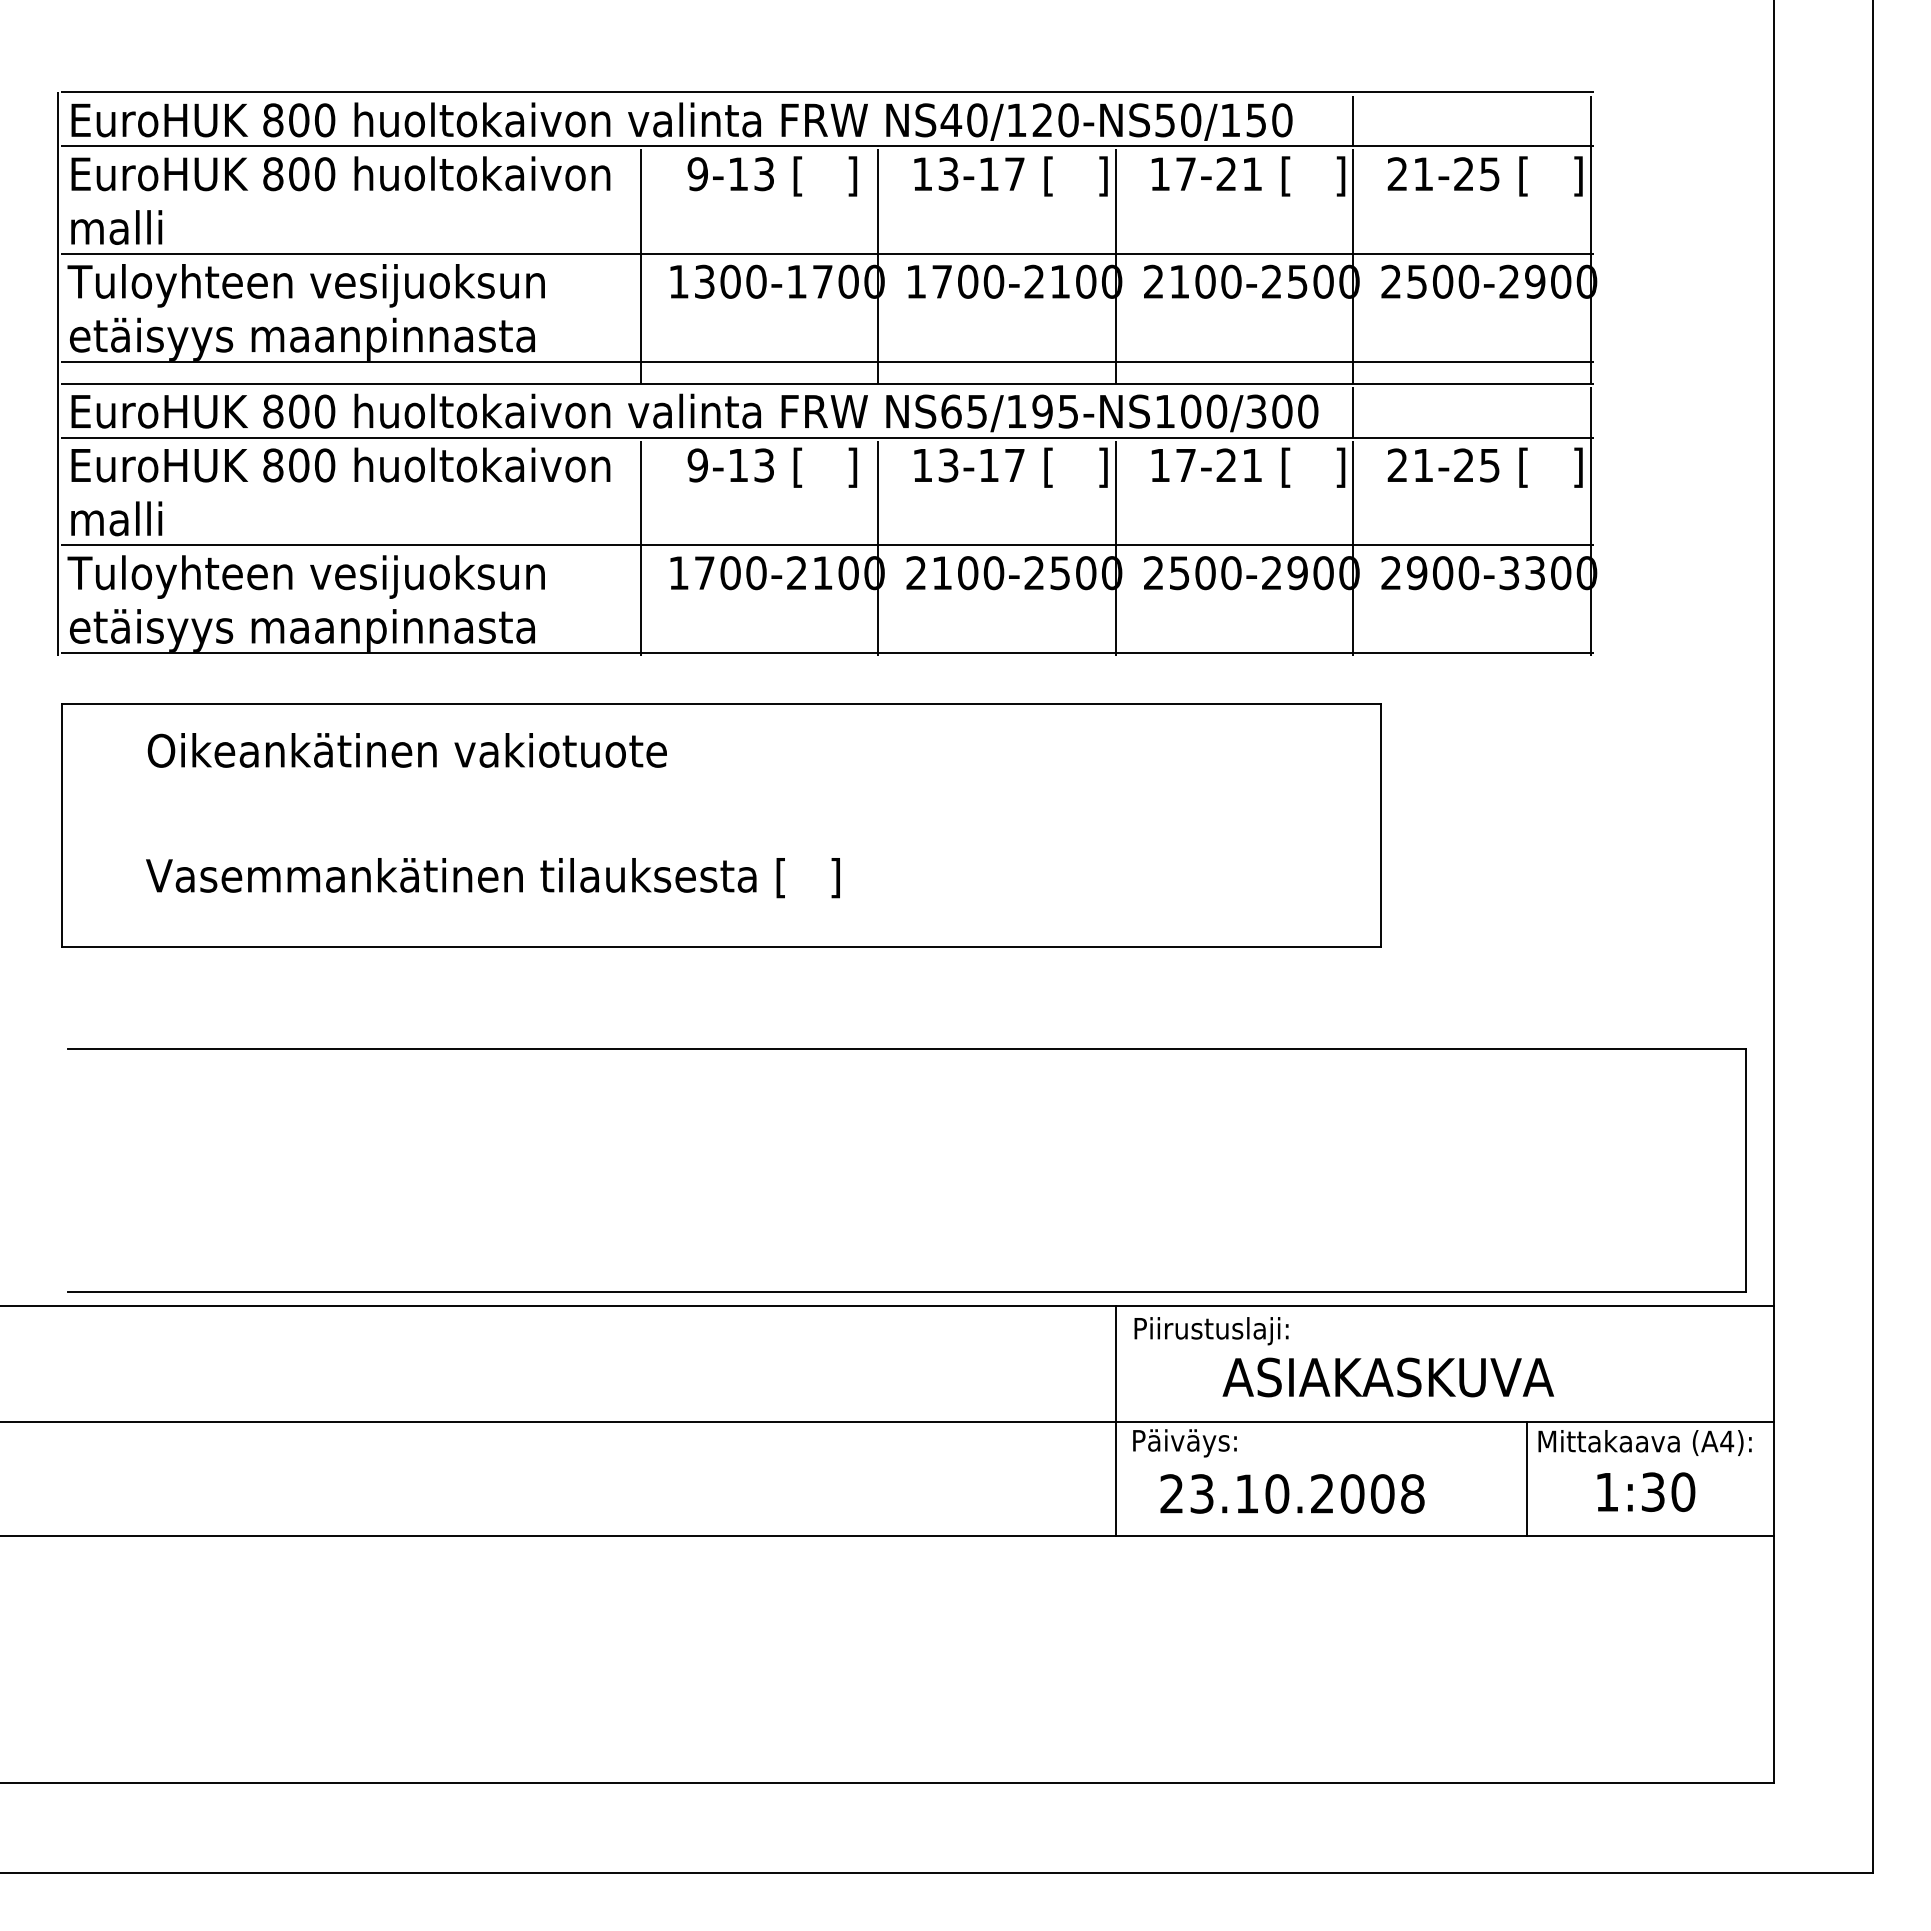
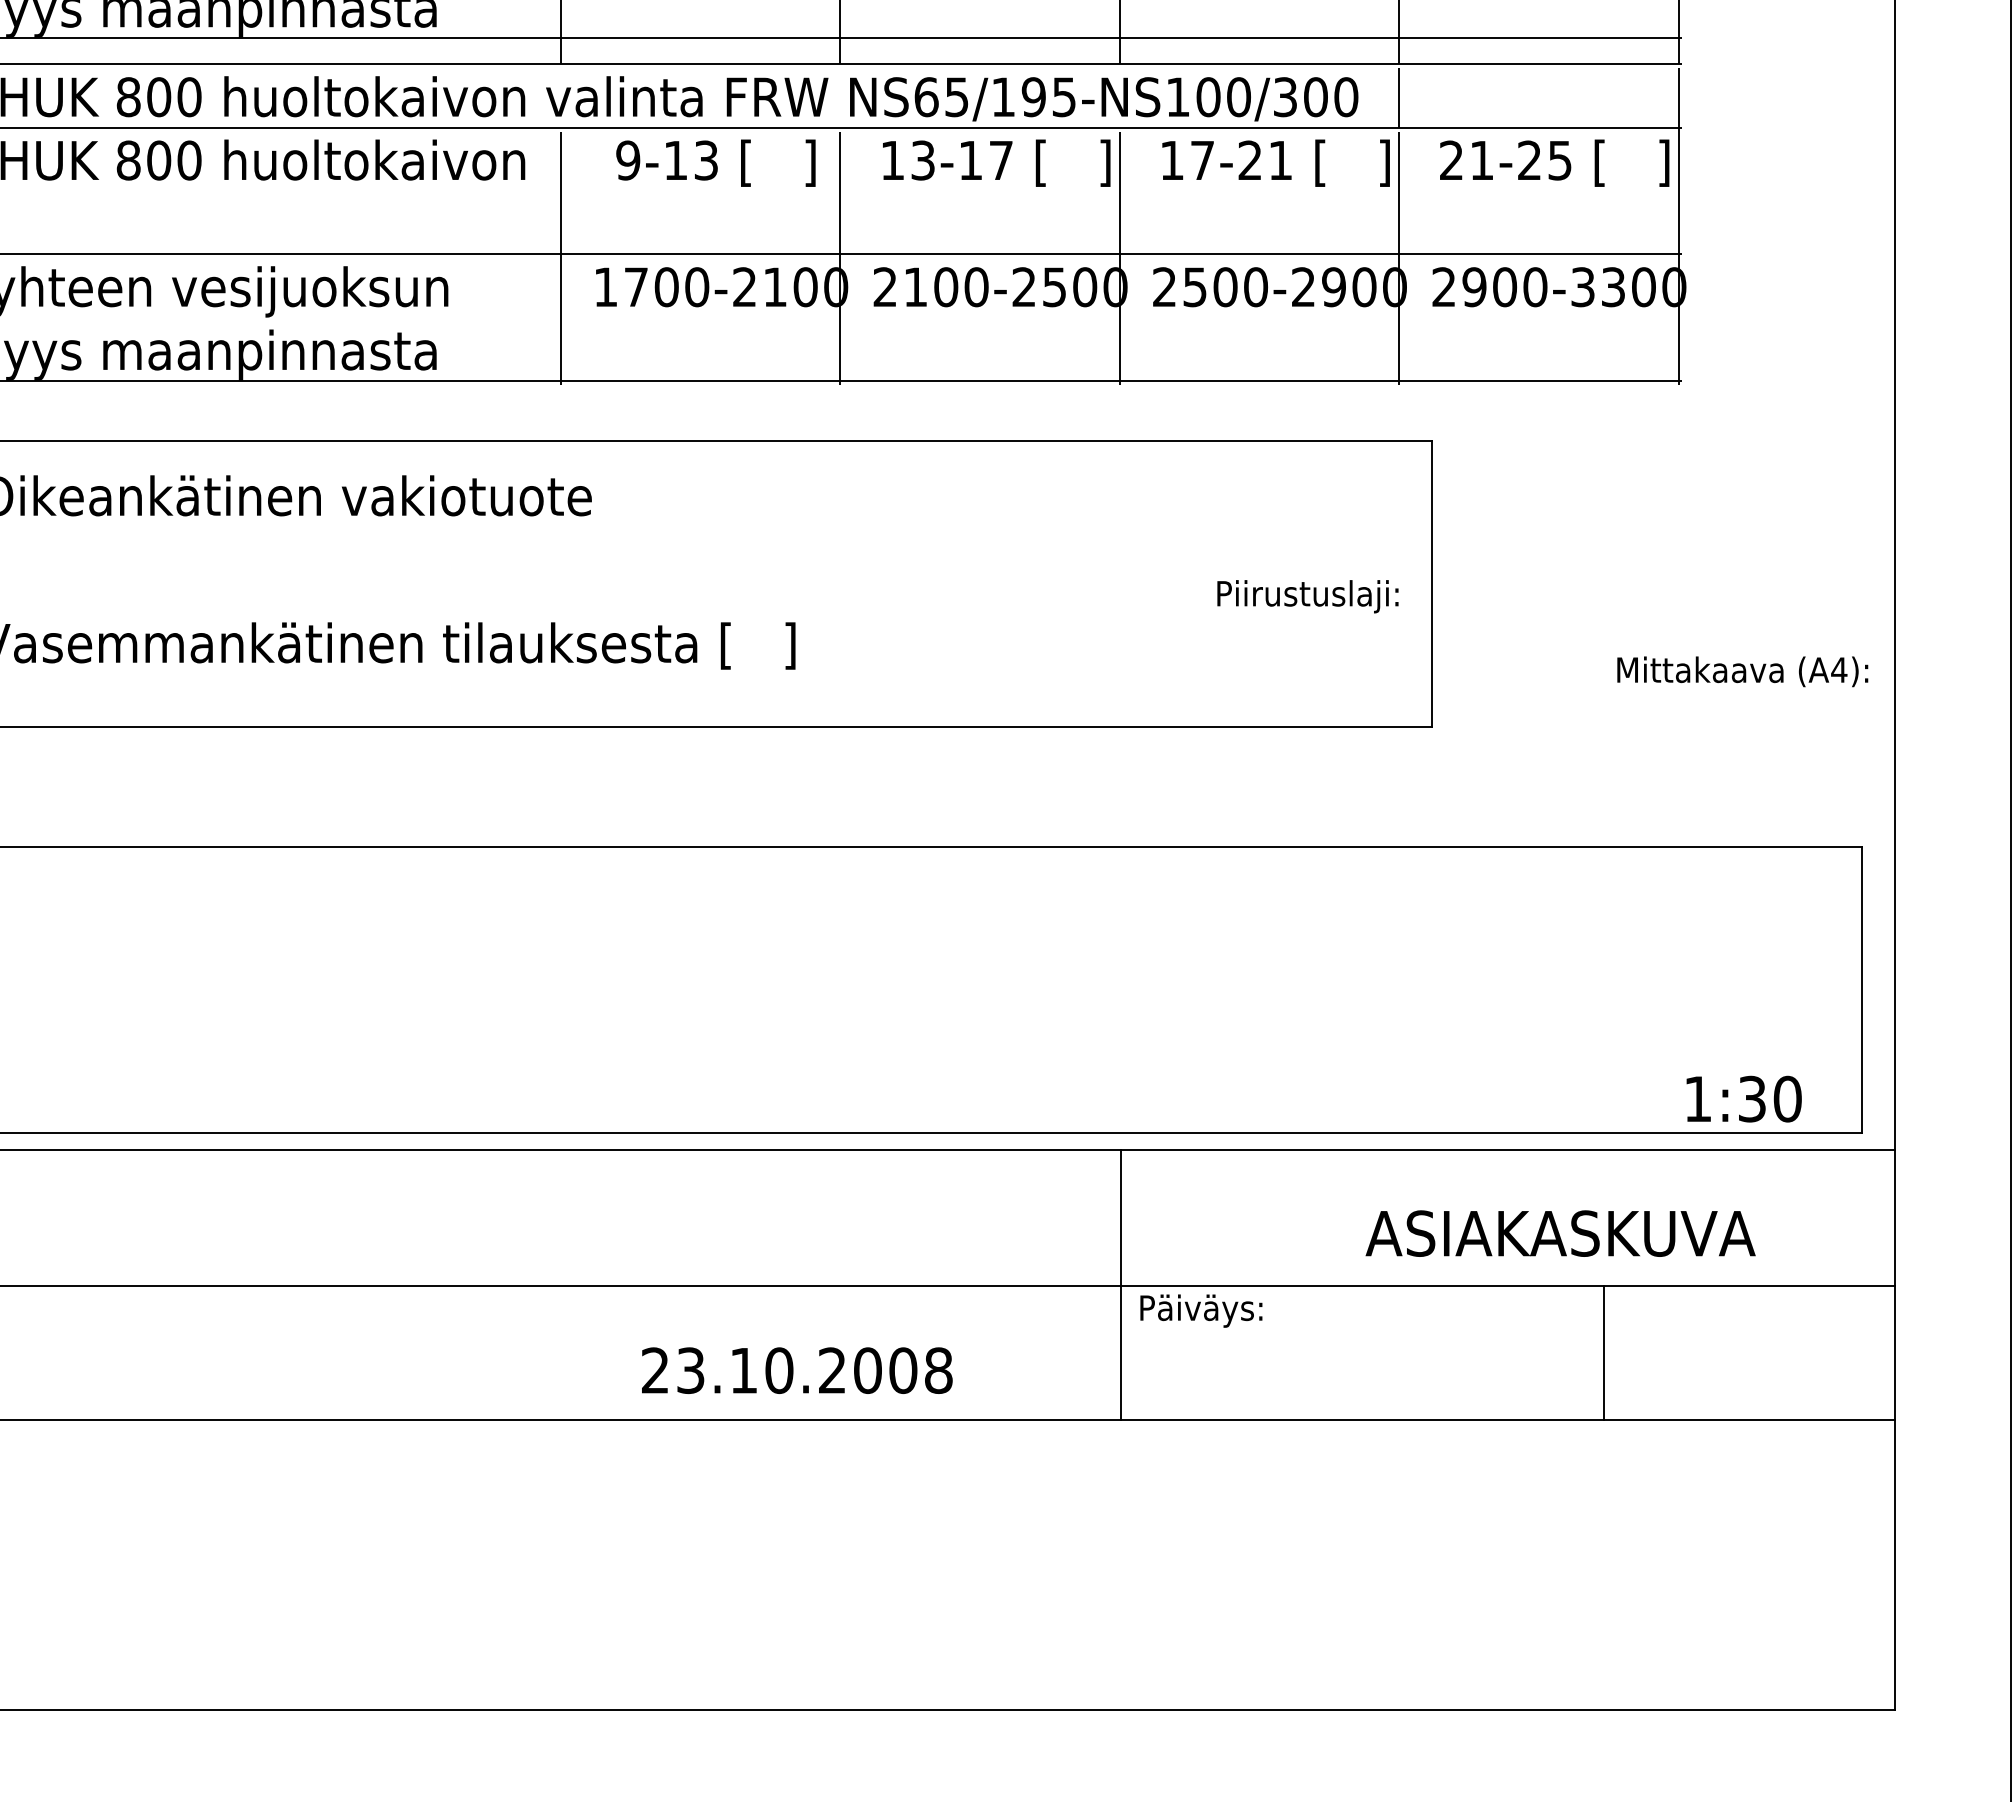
text: (1211, 1331) -> (1307, 597), moved
text: (1388, 1377) -> (1560, 1233), moved
text: (1644, 1442) -> (1742, 671), moved
text: (1646, 1491) -> (1744, 1098), moved
text: (1292, 1493) -> (797, 1370), moved

